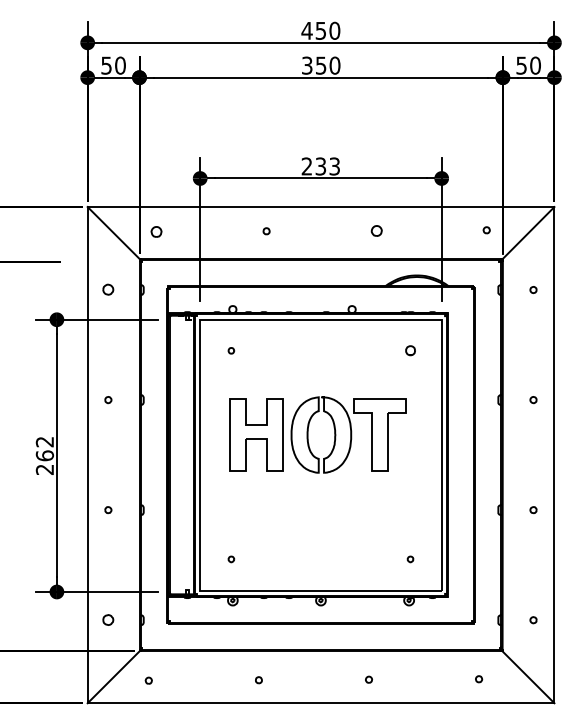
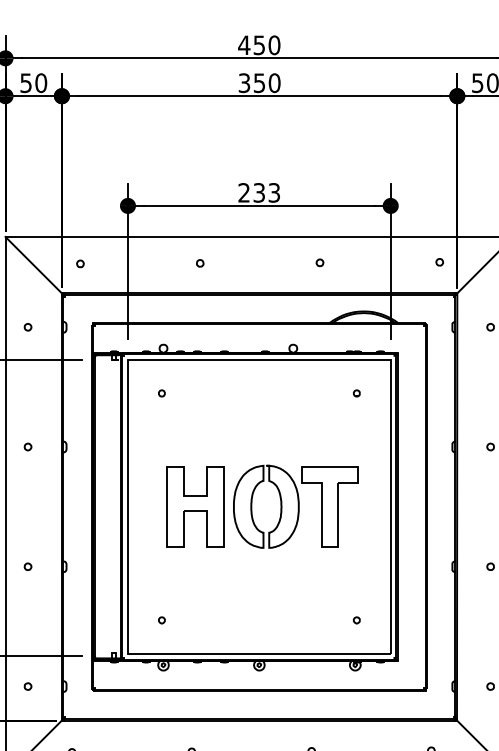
part: (376, 230) -> (319, 262), size x0.62
part: (156, 231) -> (80, 263), size x0.62
part: (108, 290) -> (28, 327), size x0.62
part: (410, 350) -> (356, 393), size x0.62
part: (308, 434) -> (252, 506), moved
part: (108, 620) -> (28, 686), size x0.62

